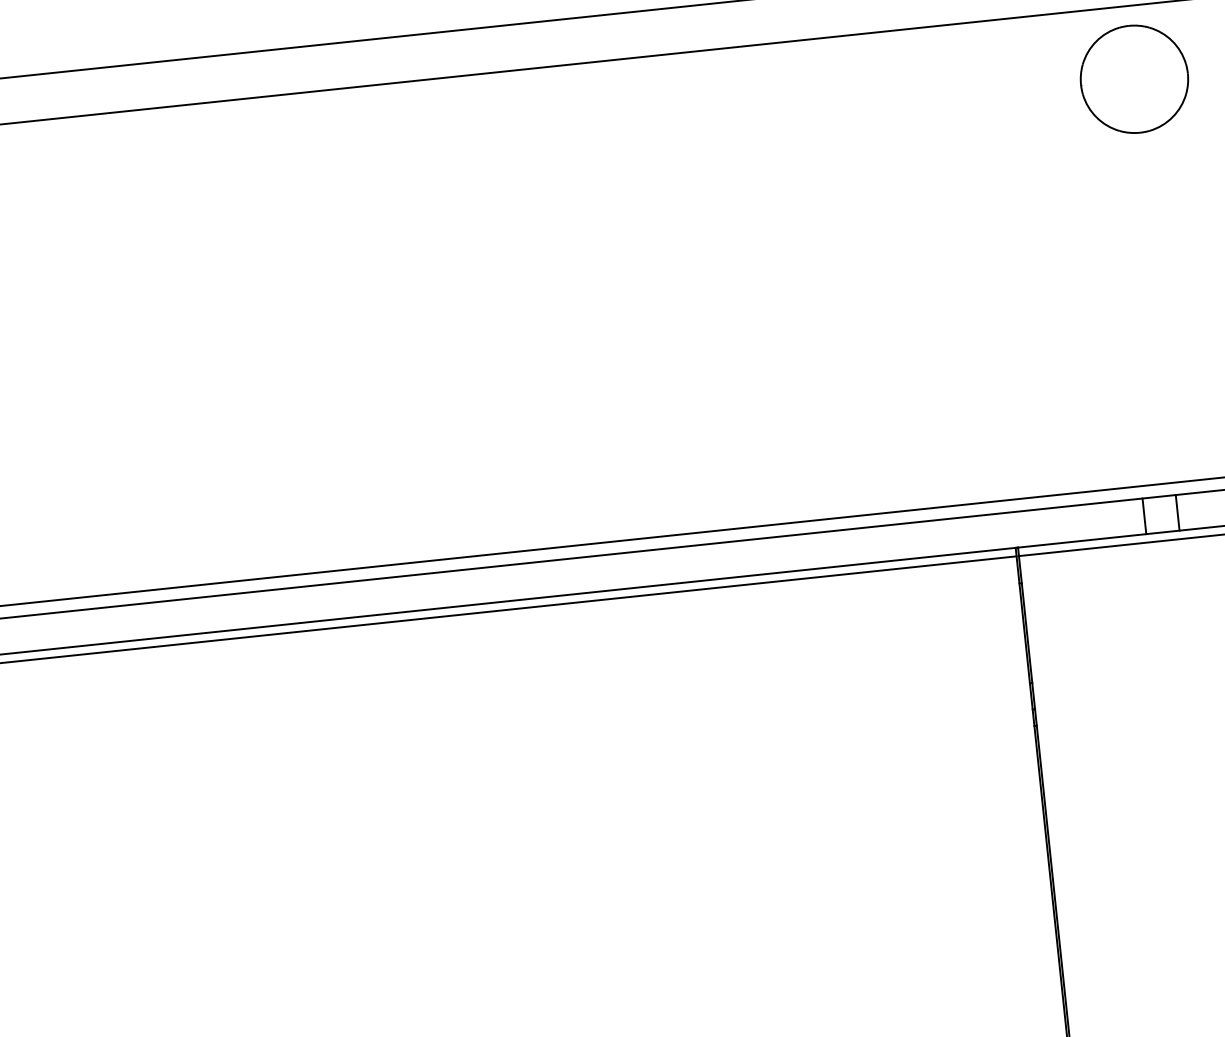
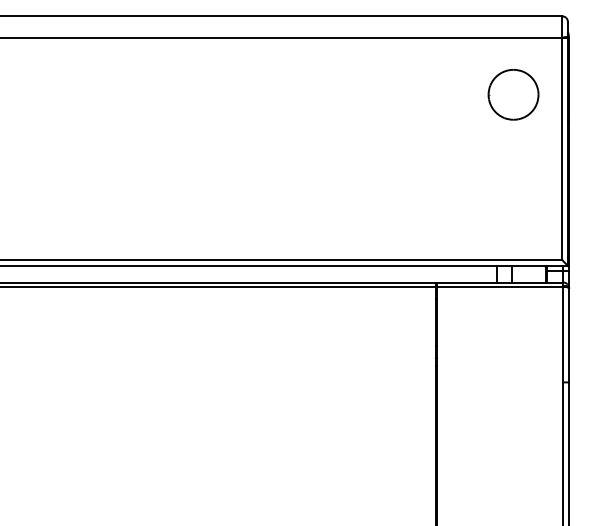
part: (1134, 78) -> (513, 94), moved

